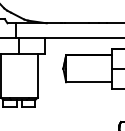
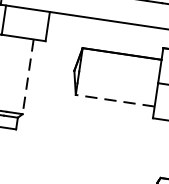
line: (37, 76) -> (27, 77), solid -> dashed
line: (88, 82) -> (114, 101), solid -> dashed

